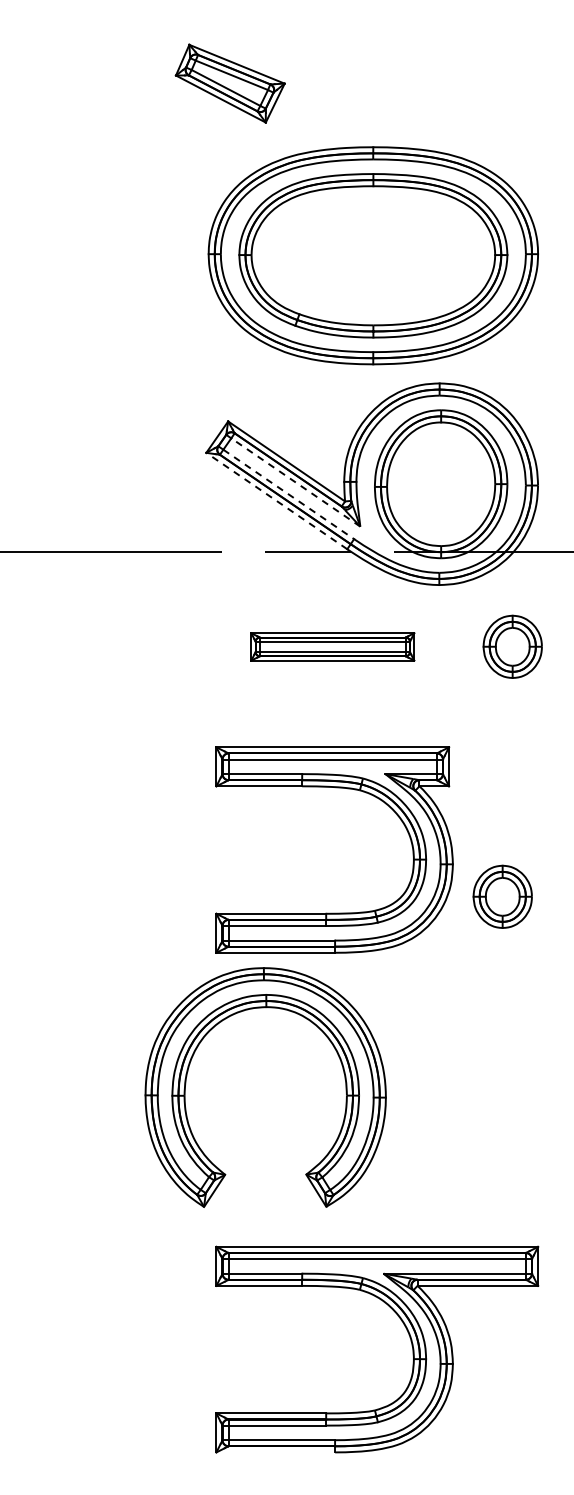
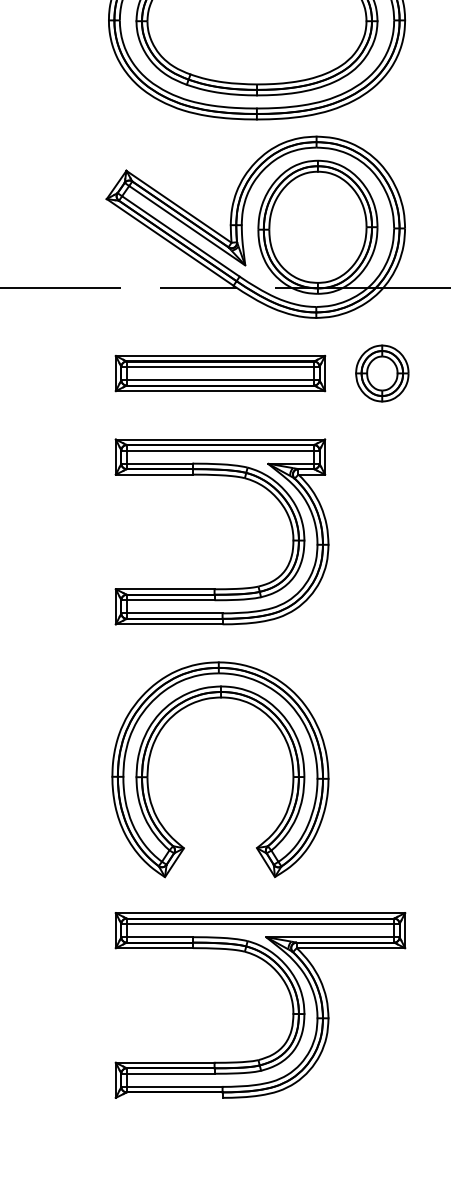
line: (295, 482) -> (186, 225), dashed -> solid
line: (289, 494) -> (181, 236), dashed -> solid
line: (276, 500) -> (169, 241), dashed -> solid
part: (332, 646) -> (220, 373), size x1.43
part: (335, 788) -> (222, 476), moved
part: (502, 896) -> (373, 597), removed
part: (199, 1045) -> (160, 731), moved

